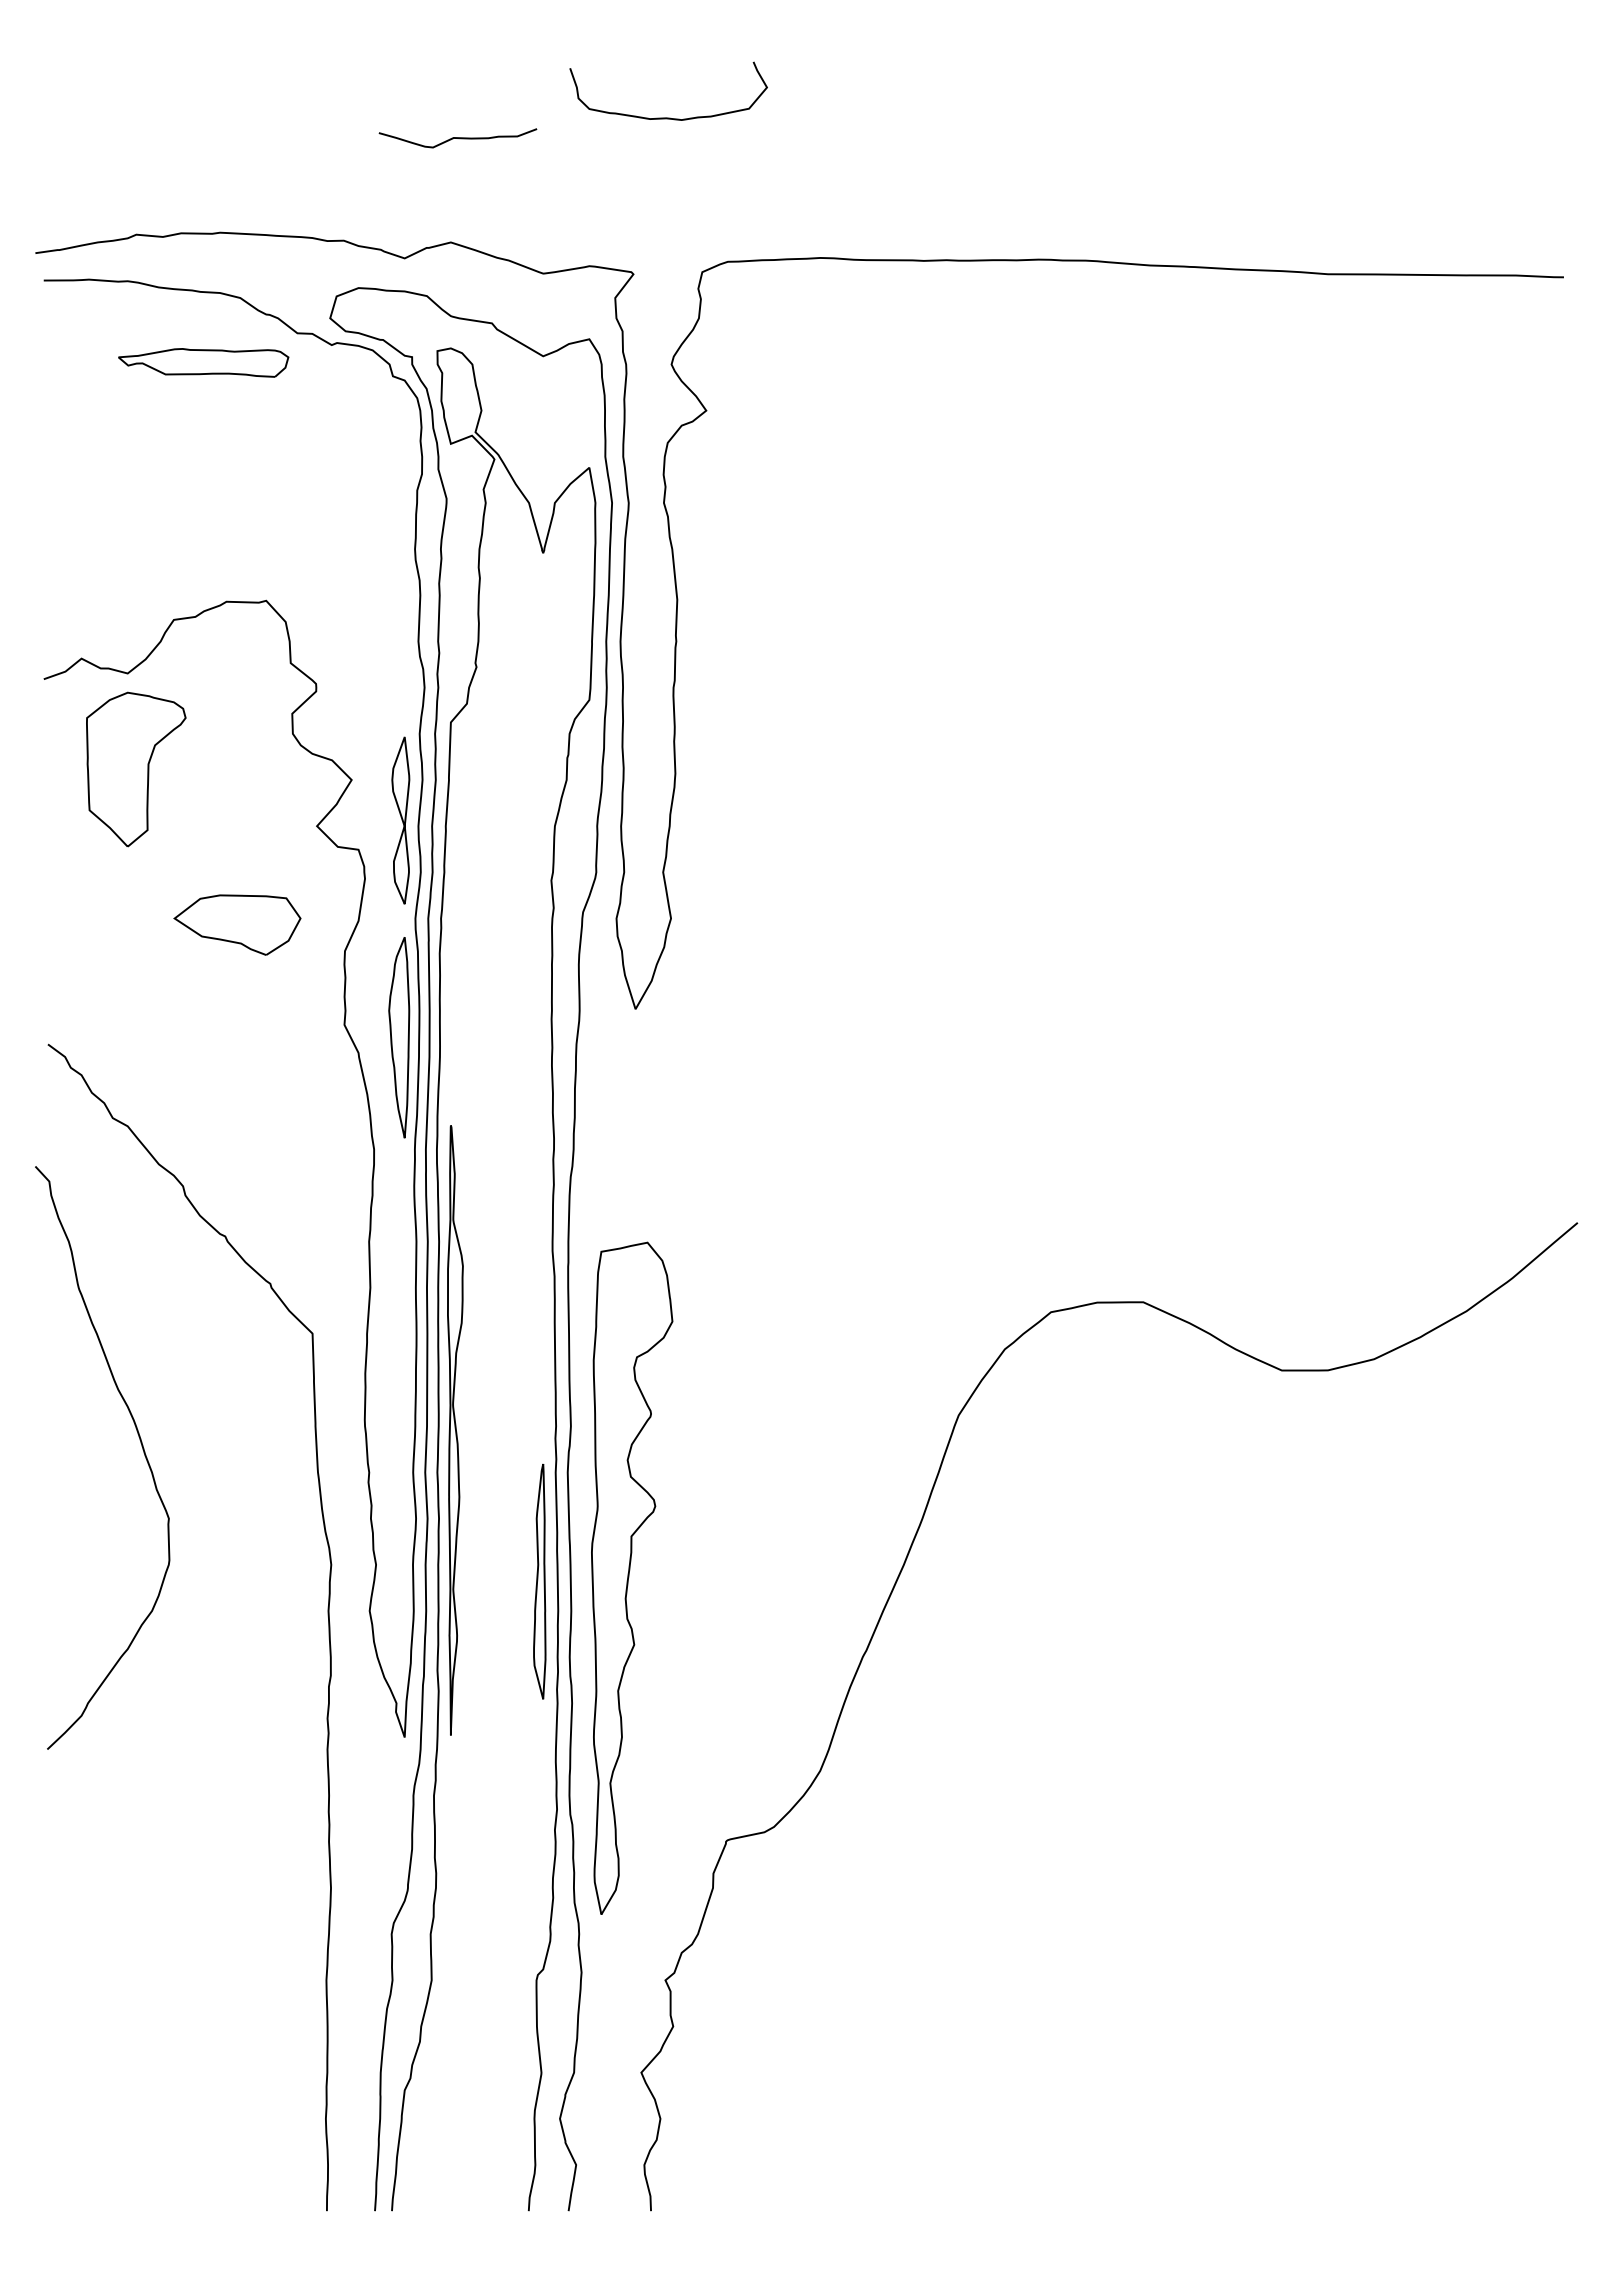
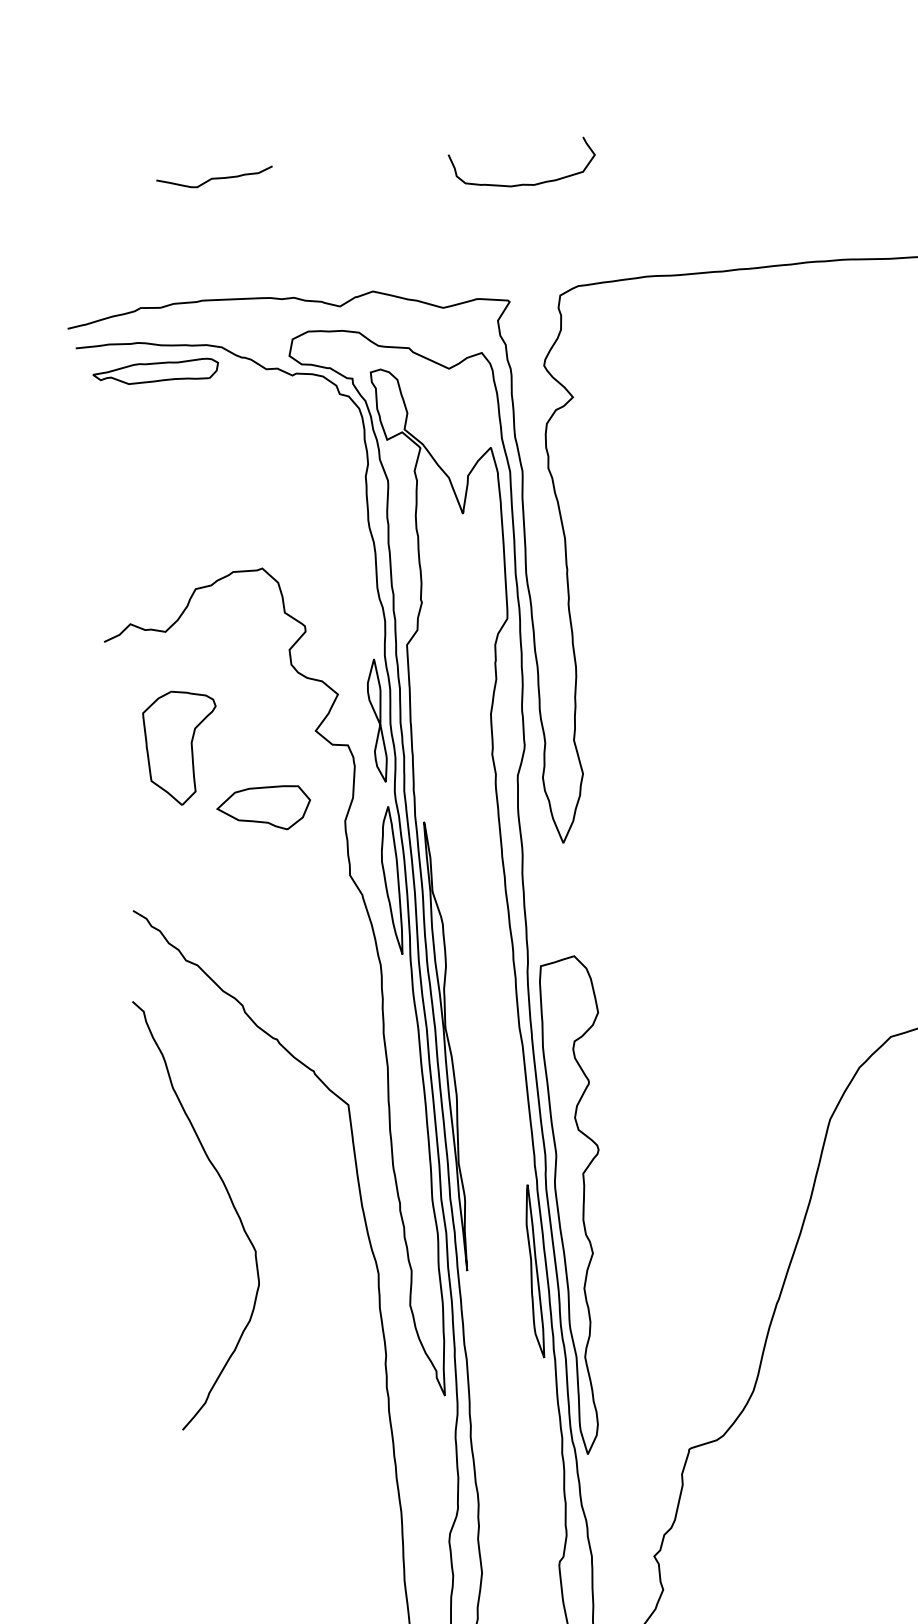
curve: (457, 138) -> (214, 178), moved
part: (203, 362) -> (155, 372), moved
part: (136, 769) -> (183, 747), moved
part: (455, 1430) -> (449, 1046), moved
part: (632, 1577) -> (586, 1203), moved

